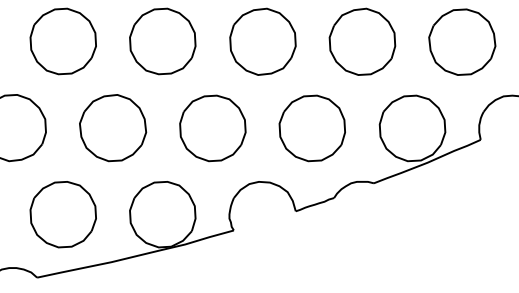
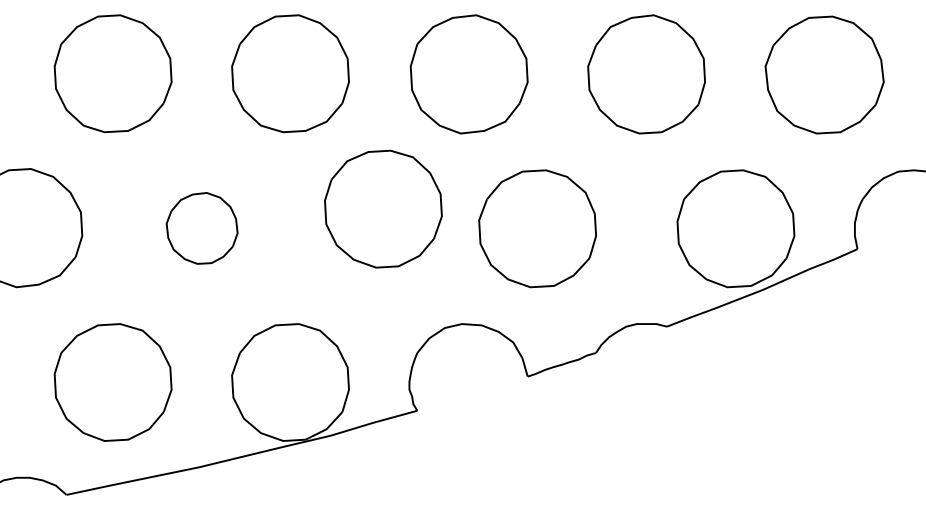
part: (113, 128) -> (202, 228), size x0.6
part: (212, 128) -> (382, 209), moved
part: (311, 128) -> (536, 228), moved

